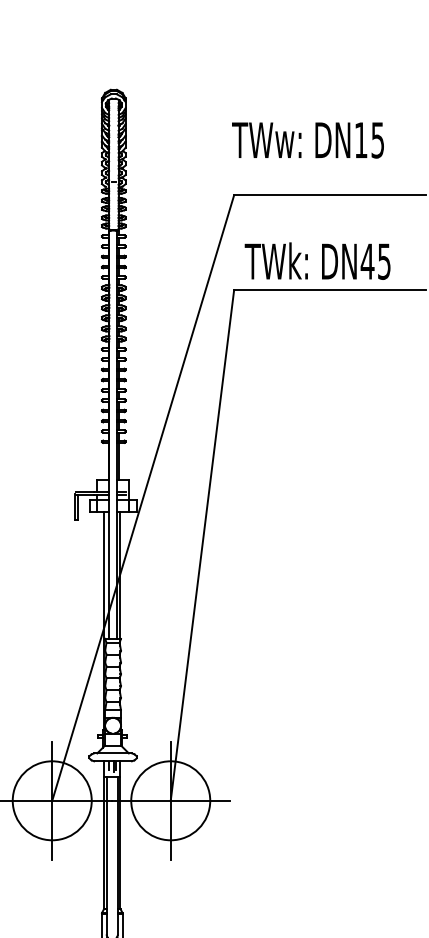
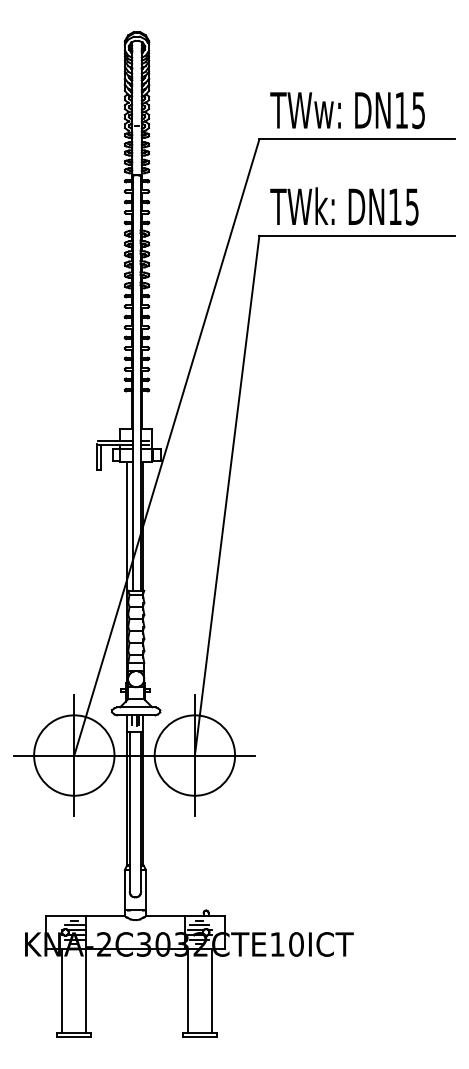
text: (307, 140) -> (347, 110), moved
text: (367, 261) -> (395, 206), DN45 -> DN15

